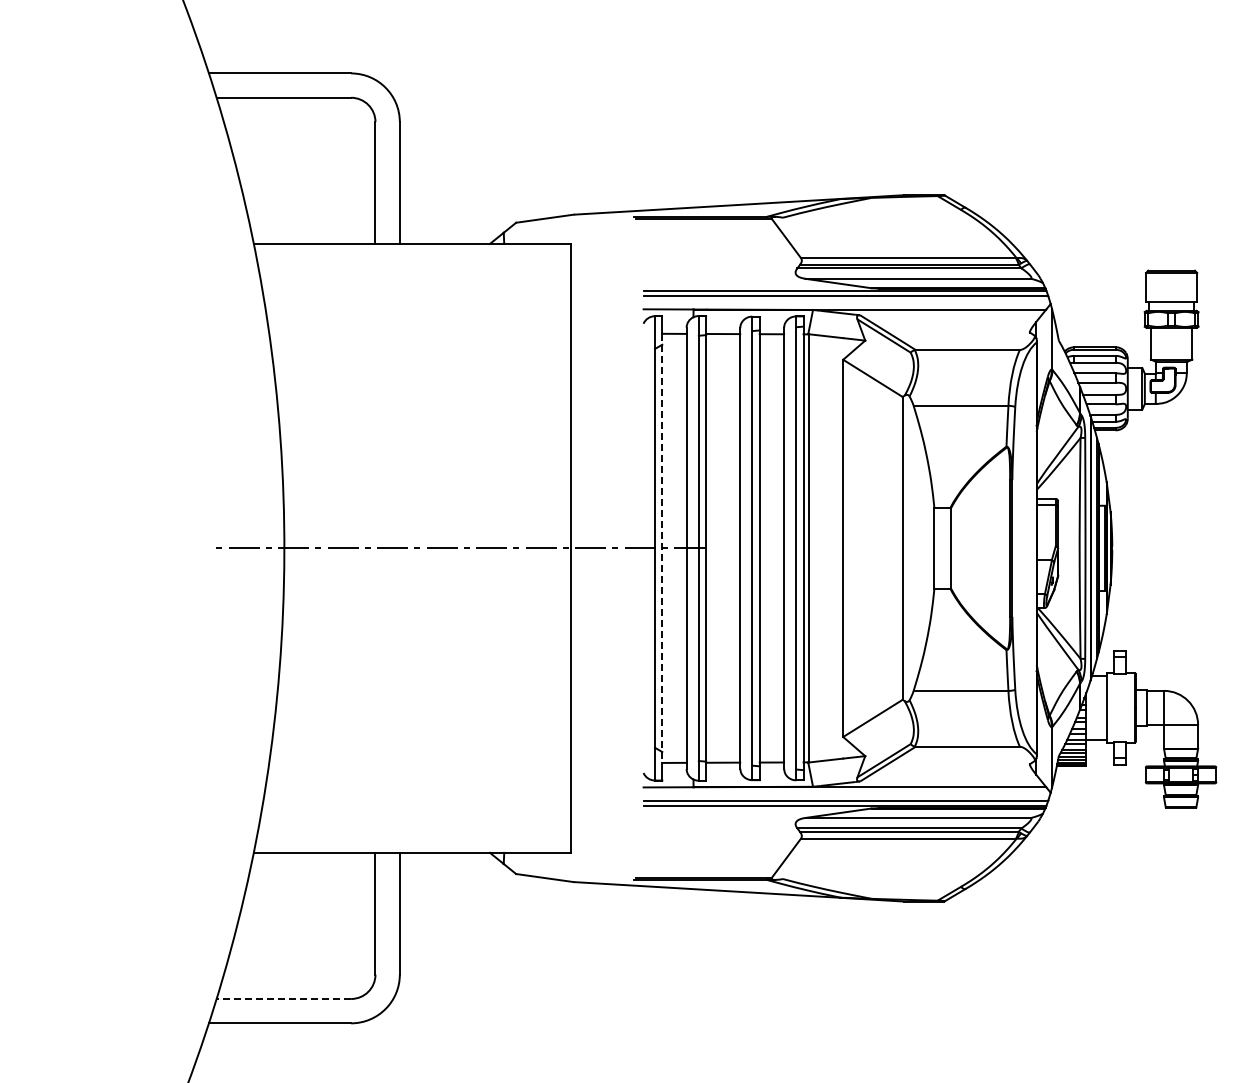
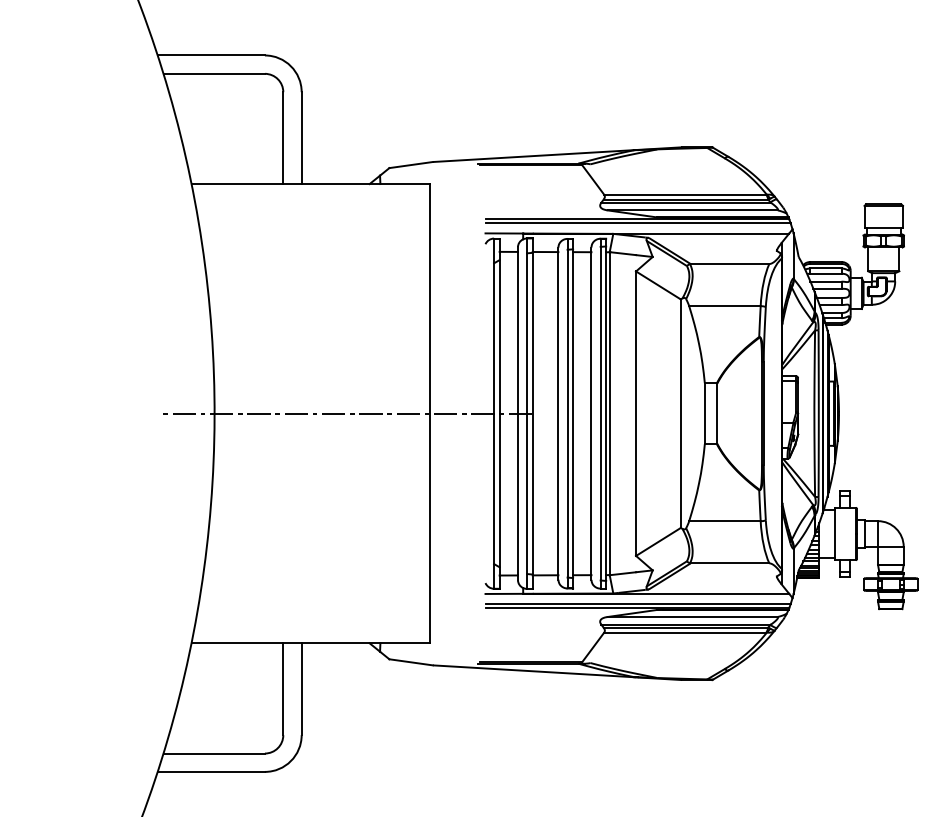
line: (662, 548) -> (499, 413), dashed -> solid
line: (283, 999) -> (213, 753), dashed -> solid

